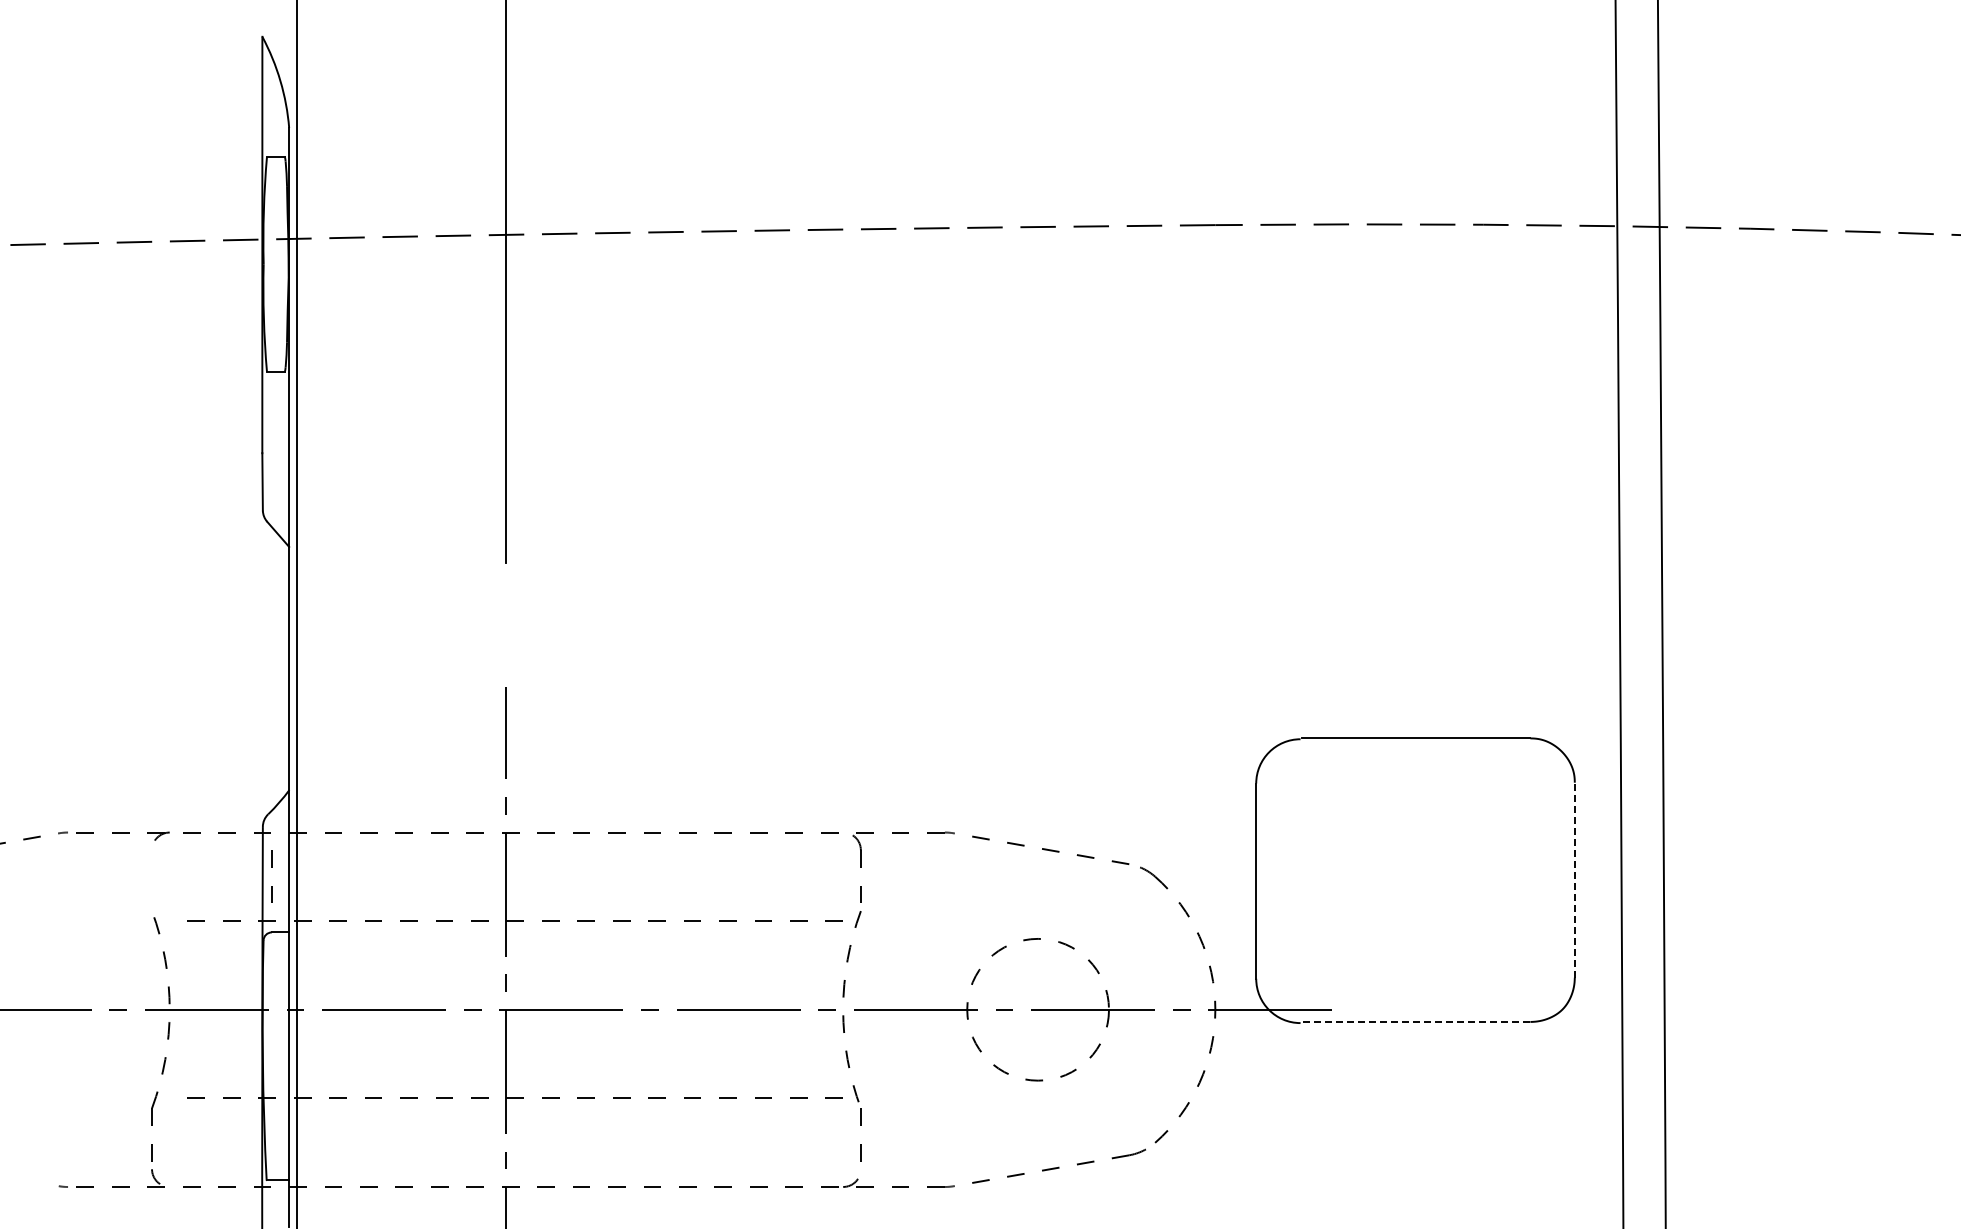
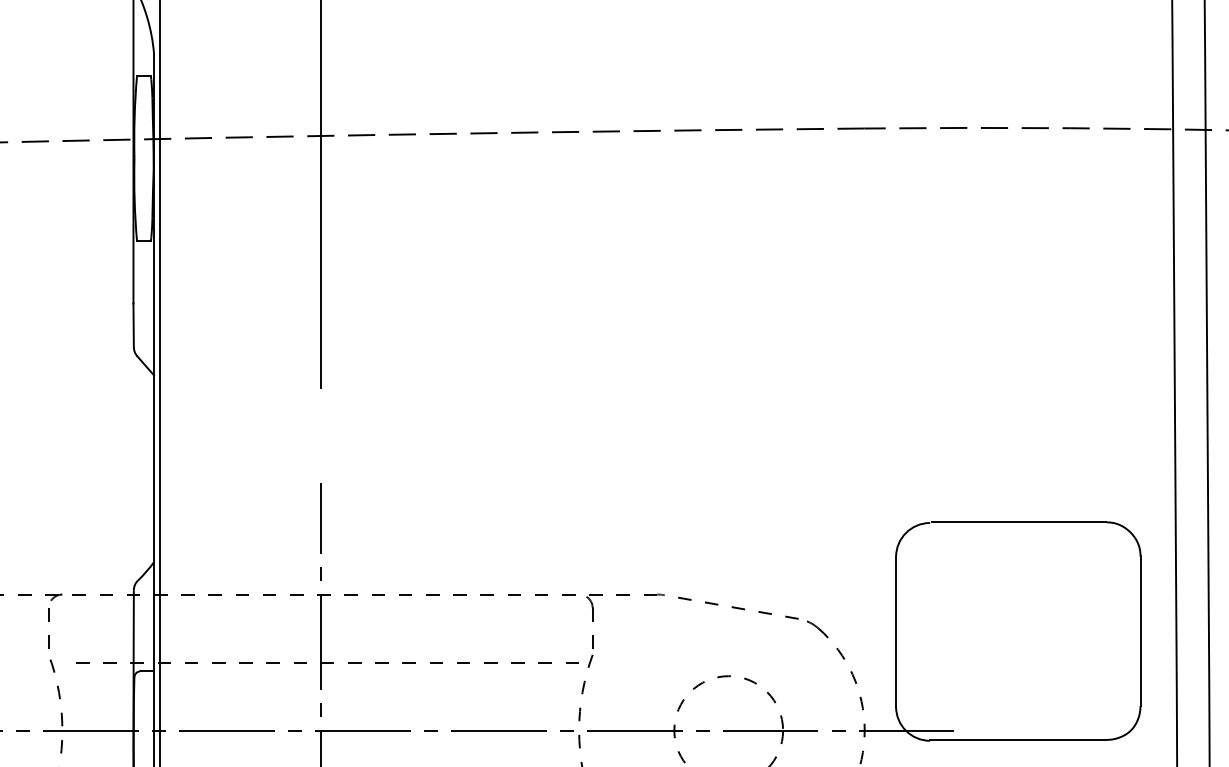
line: (271, 867) -> (48, 621), moved
line: (1574, 879) -> (1140, 630), dashed -> solid
line: (1415, 1021) -> (1018, 739), dashed -> solid

